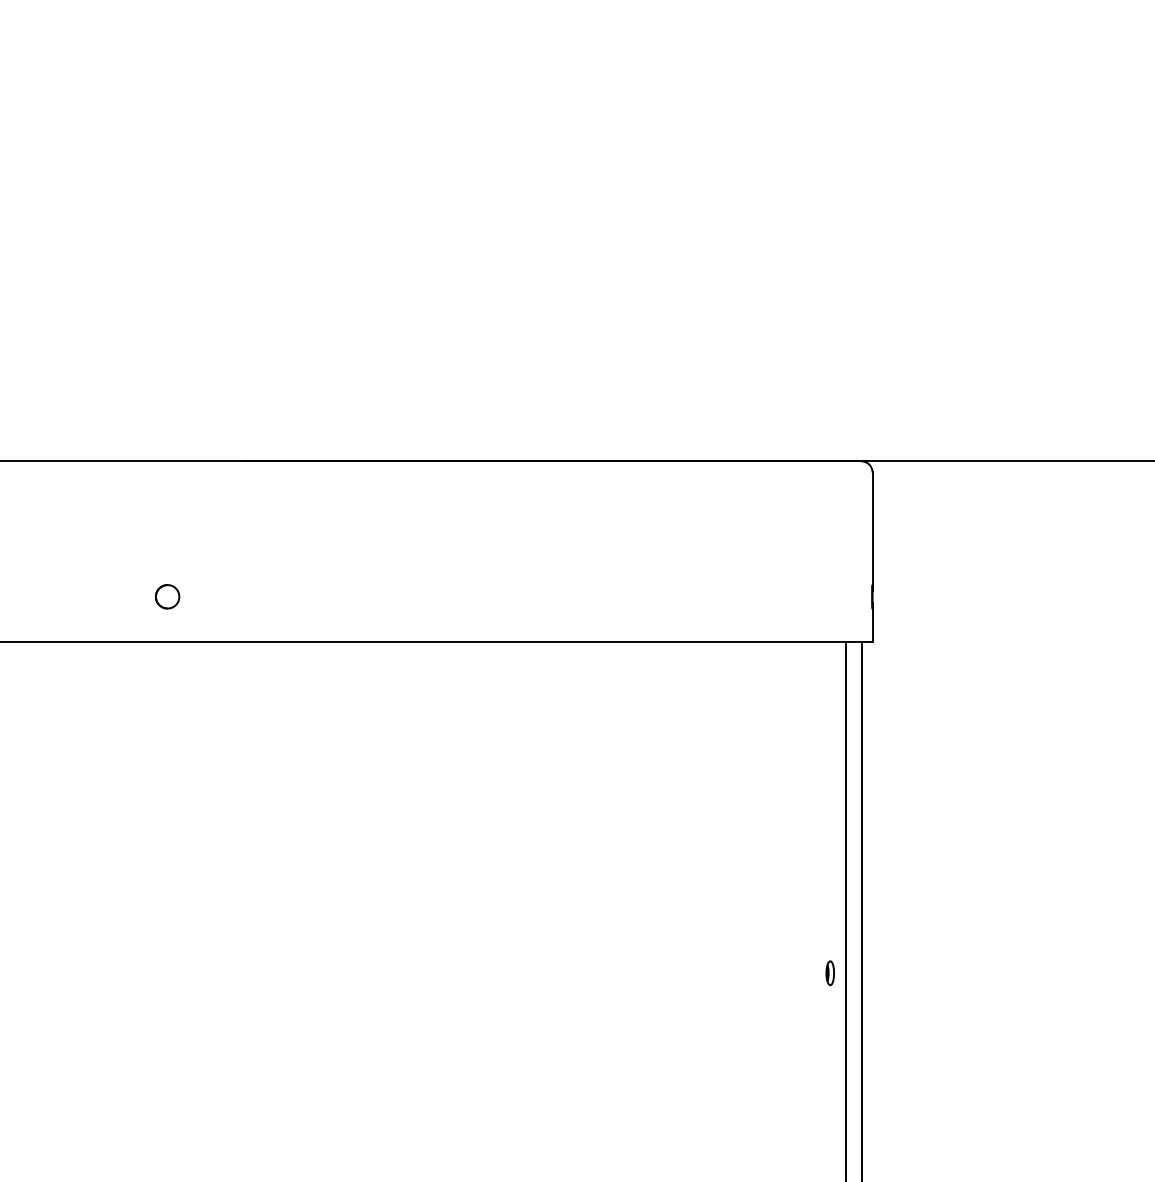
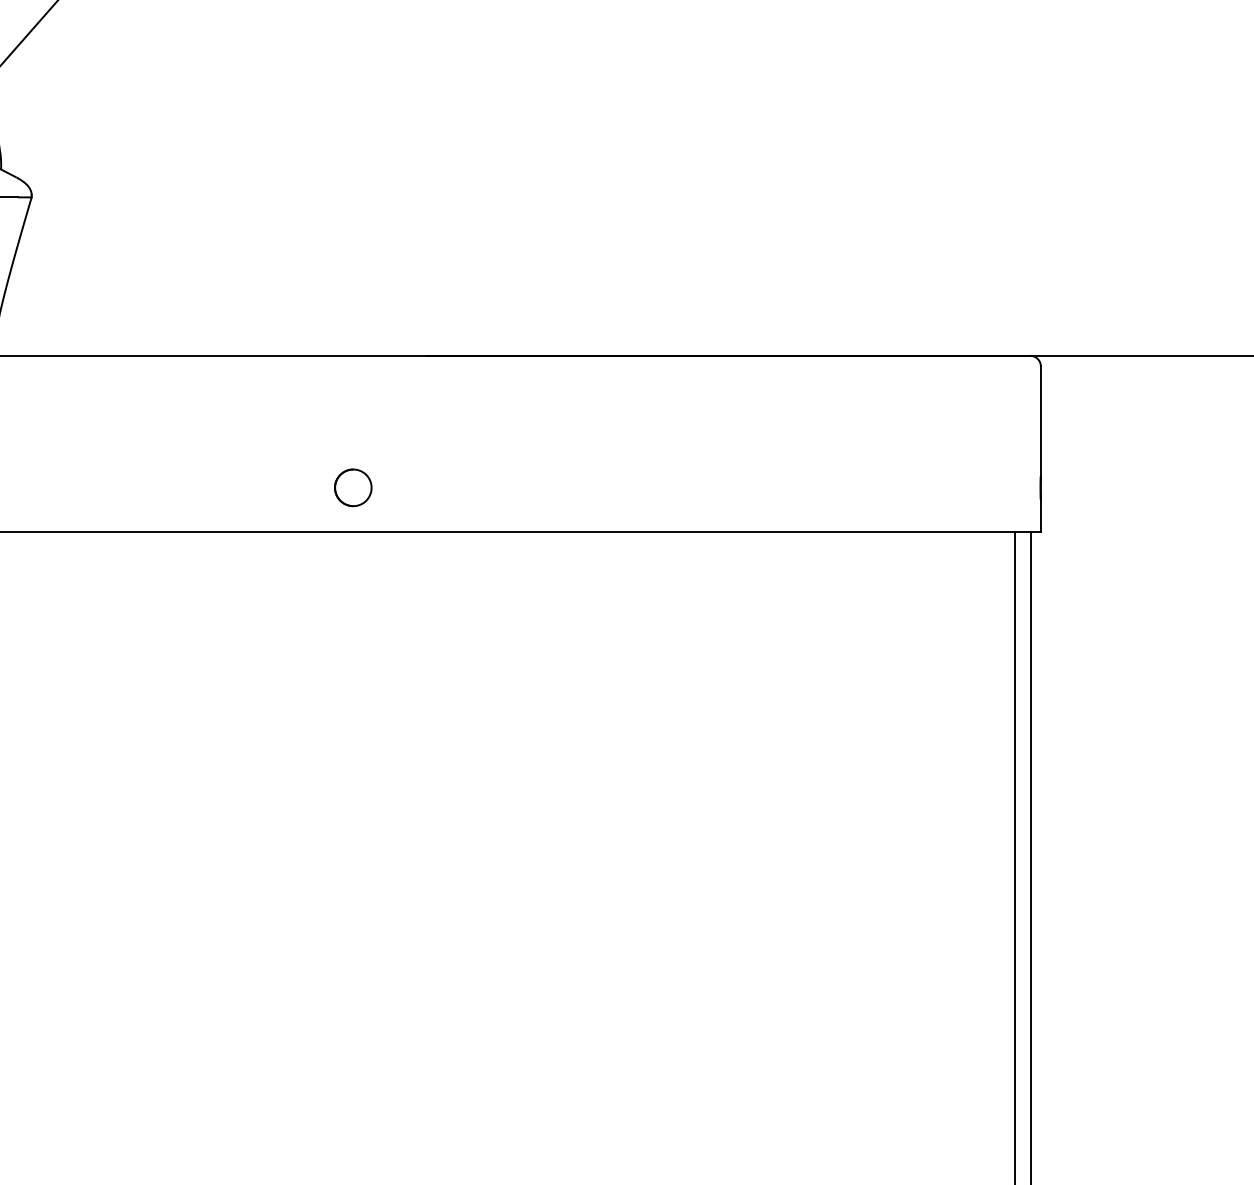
part: (166, 596) -> (352, 487), size x1.6
part: (830, 972) -> (999, 854), removed

